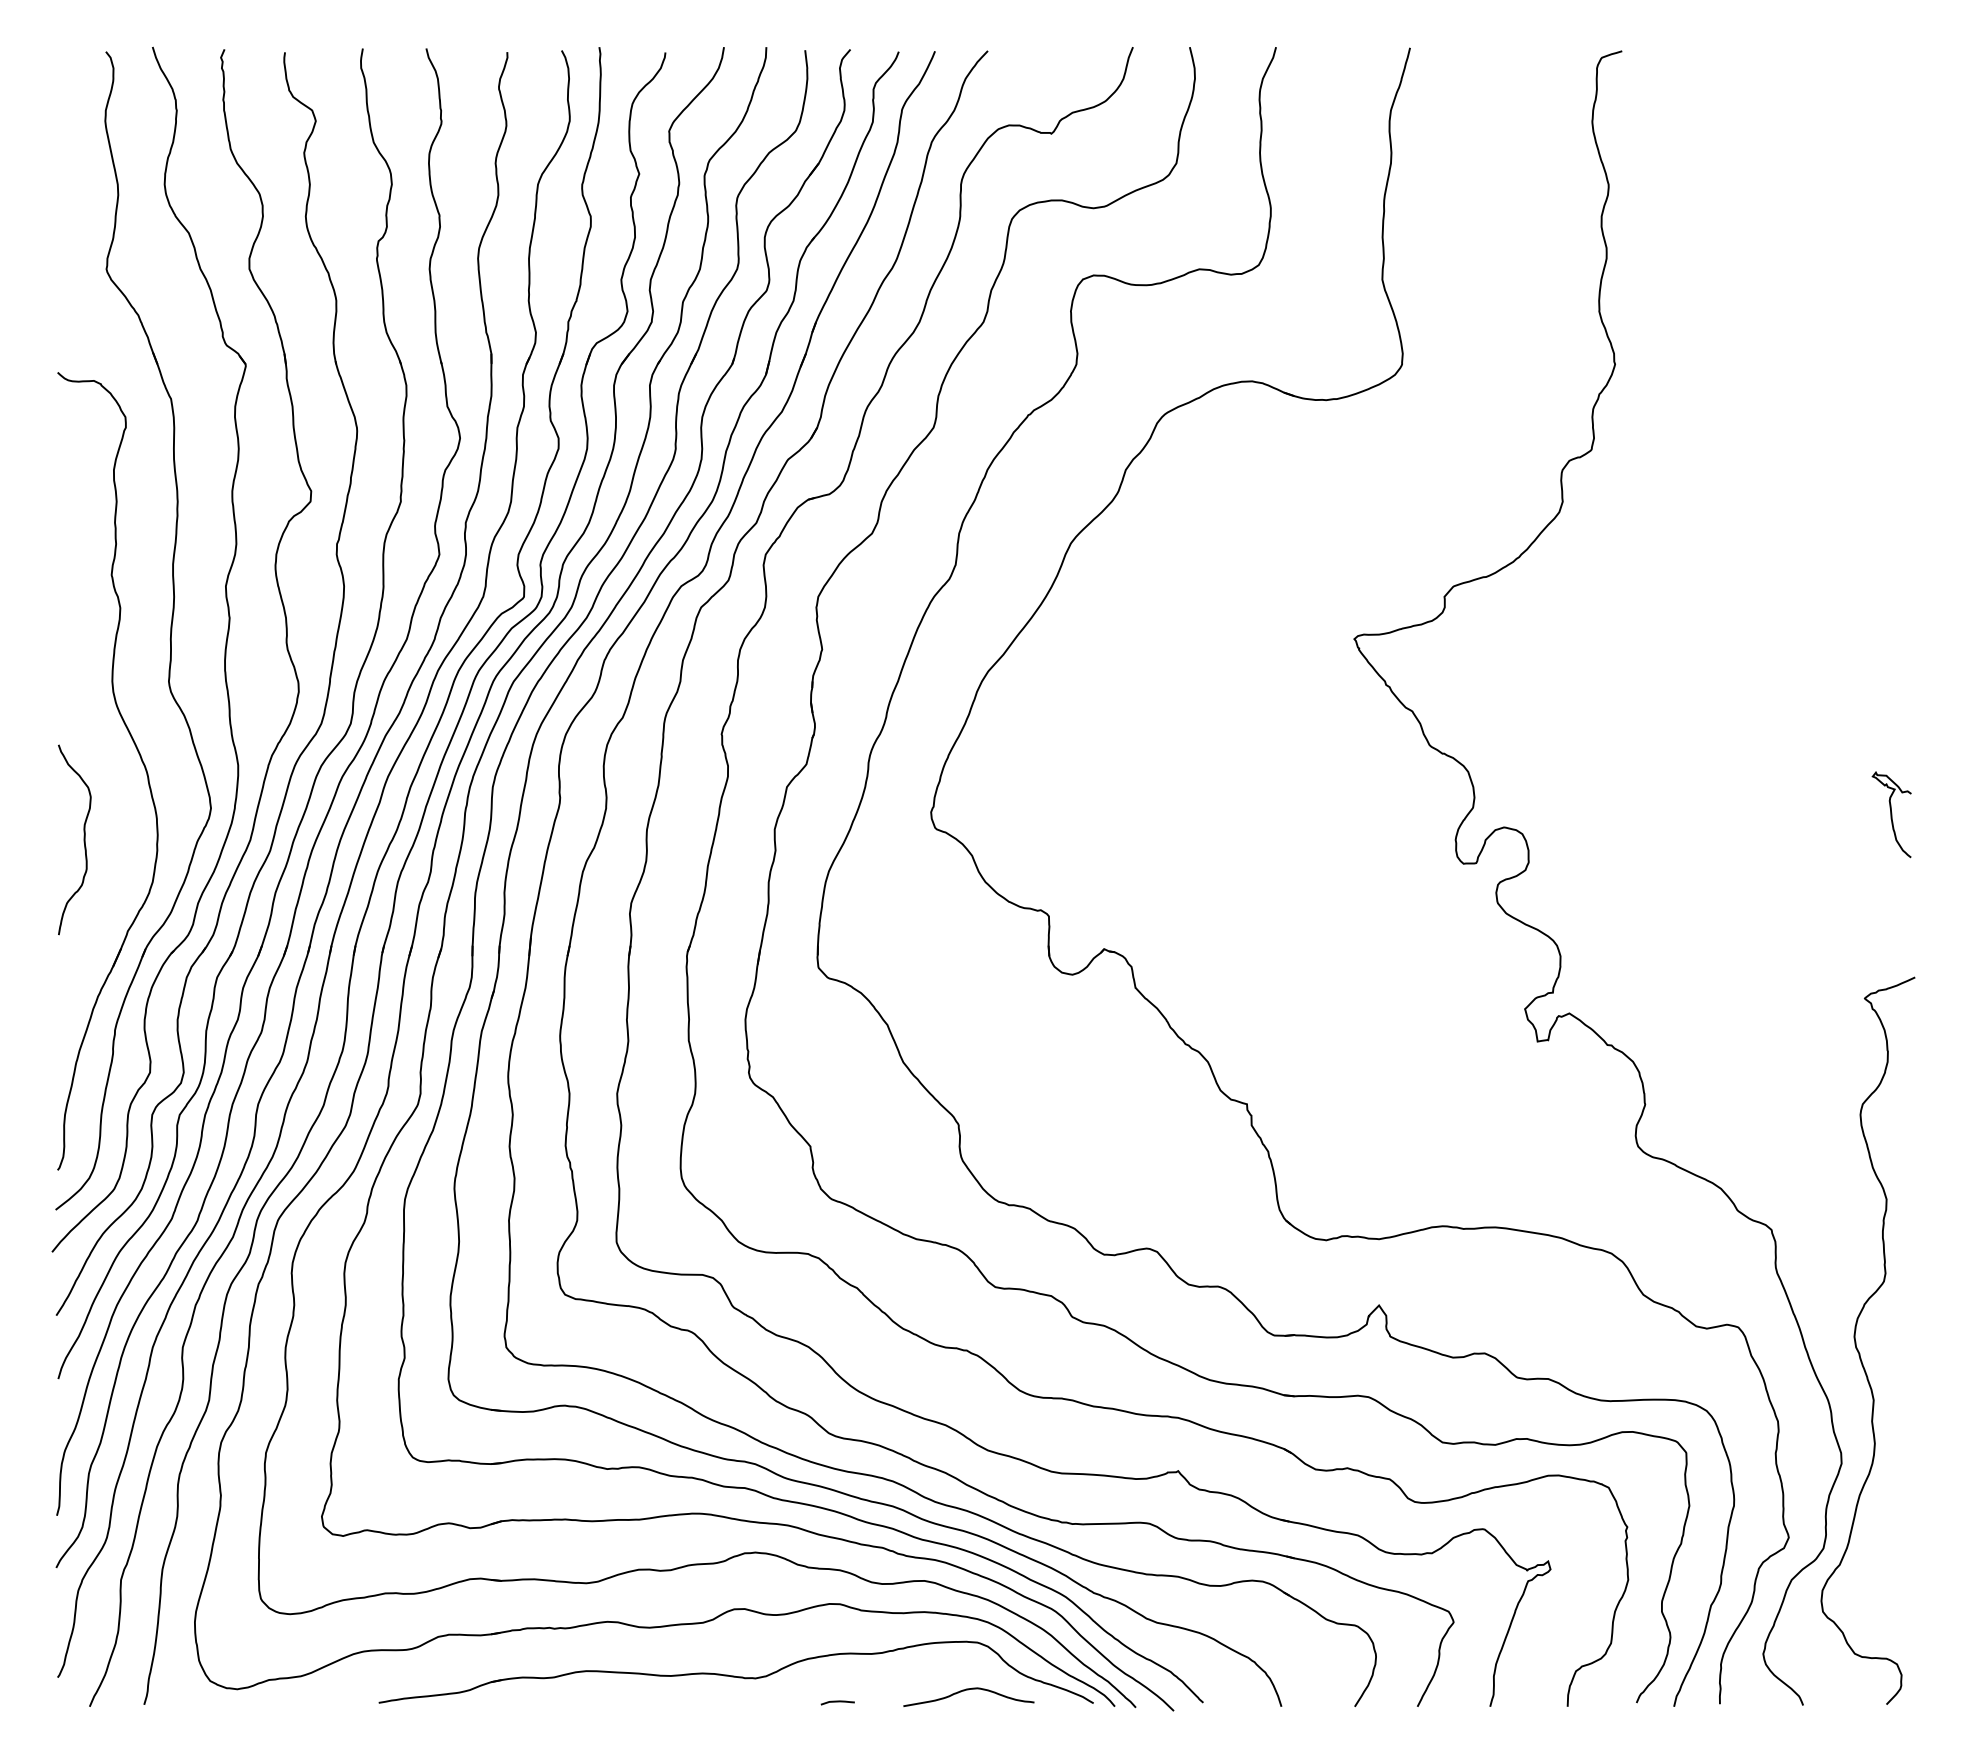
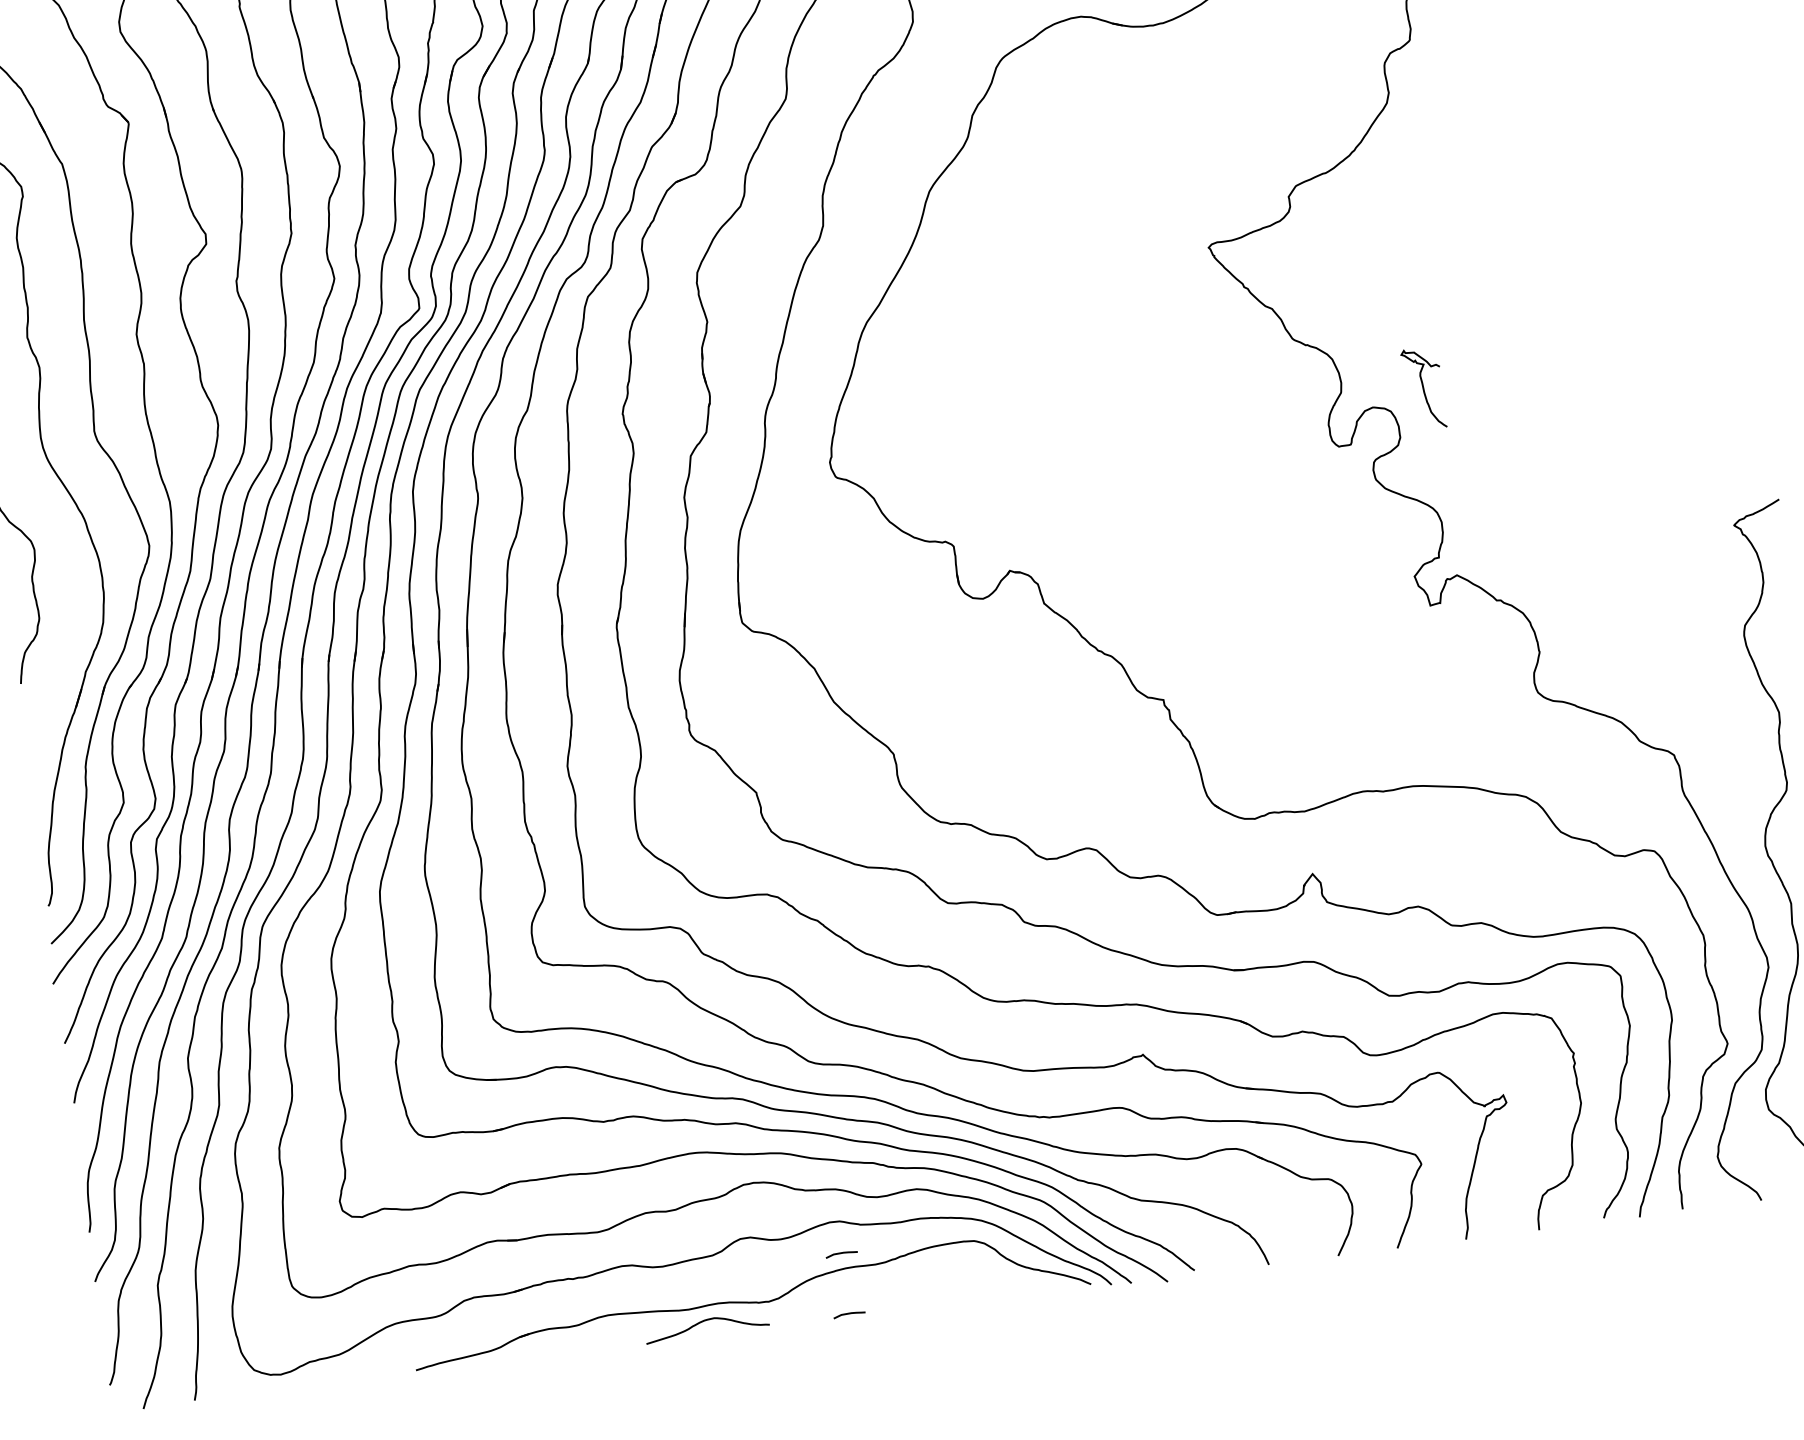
curve: (1891, 814) -> (1423, 388), moved
curve: (837, 1638) -> (841, 1254), added
curve: (968, 1690) -> (706, 1321), moved

